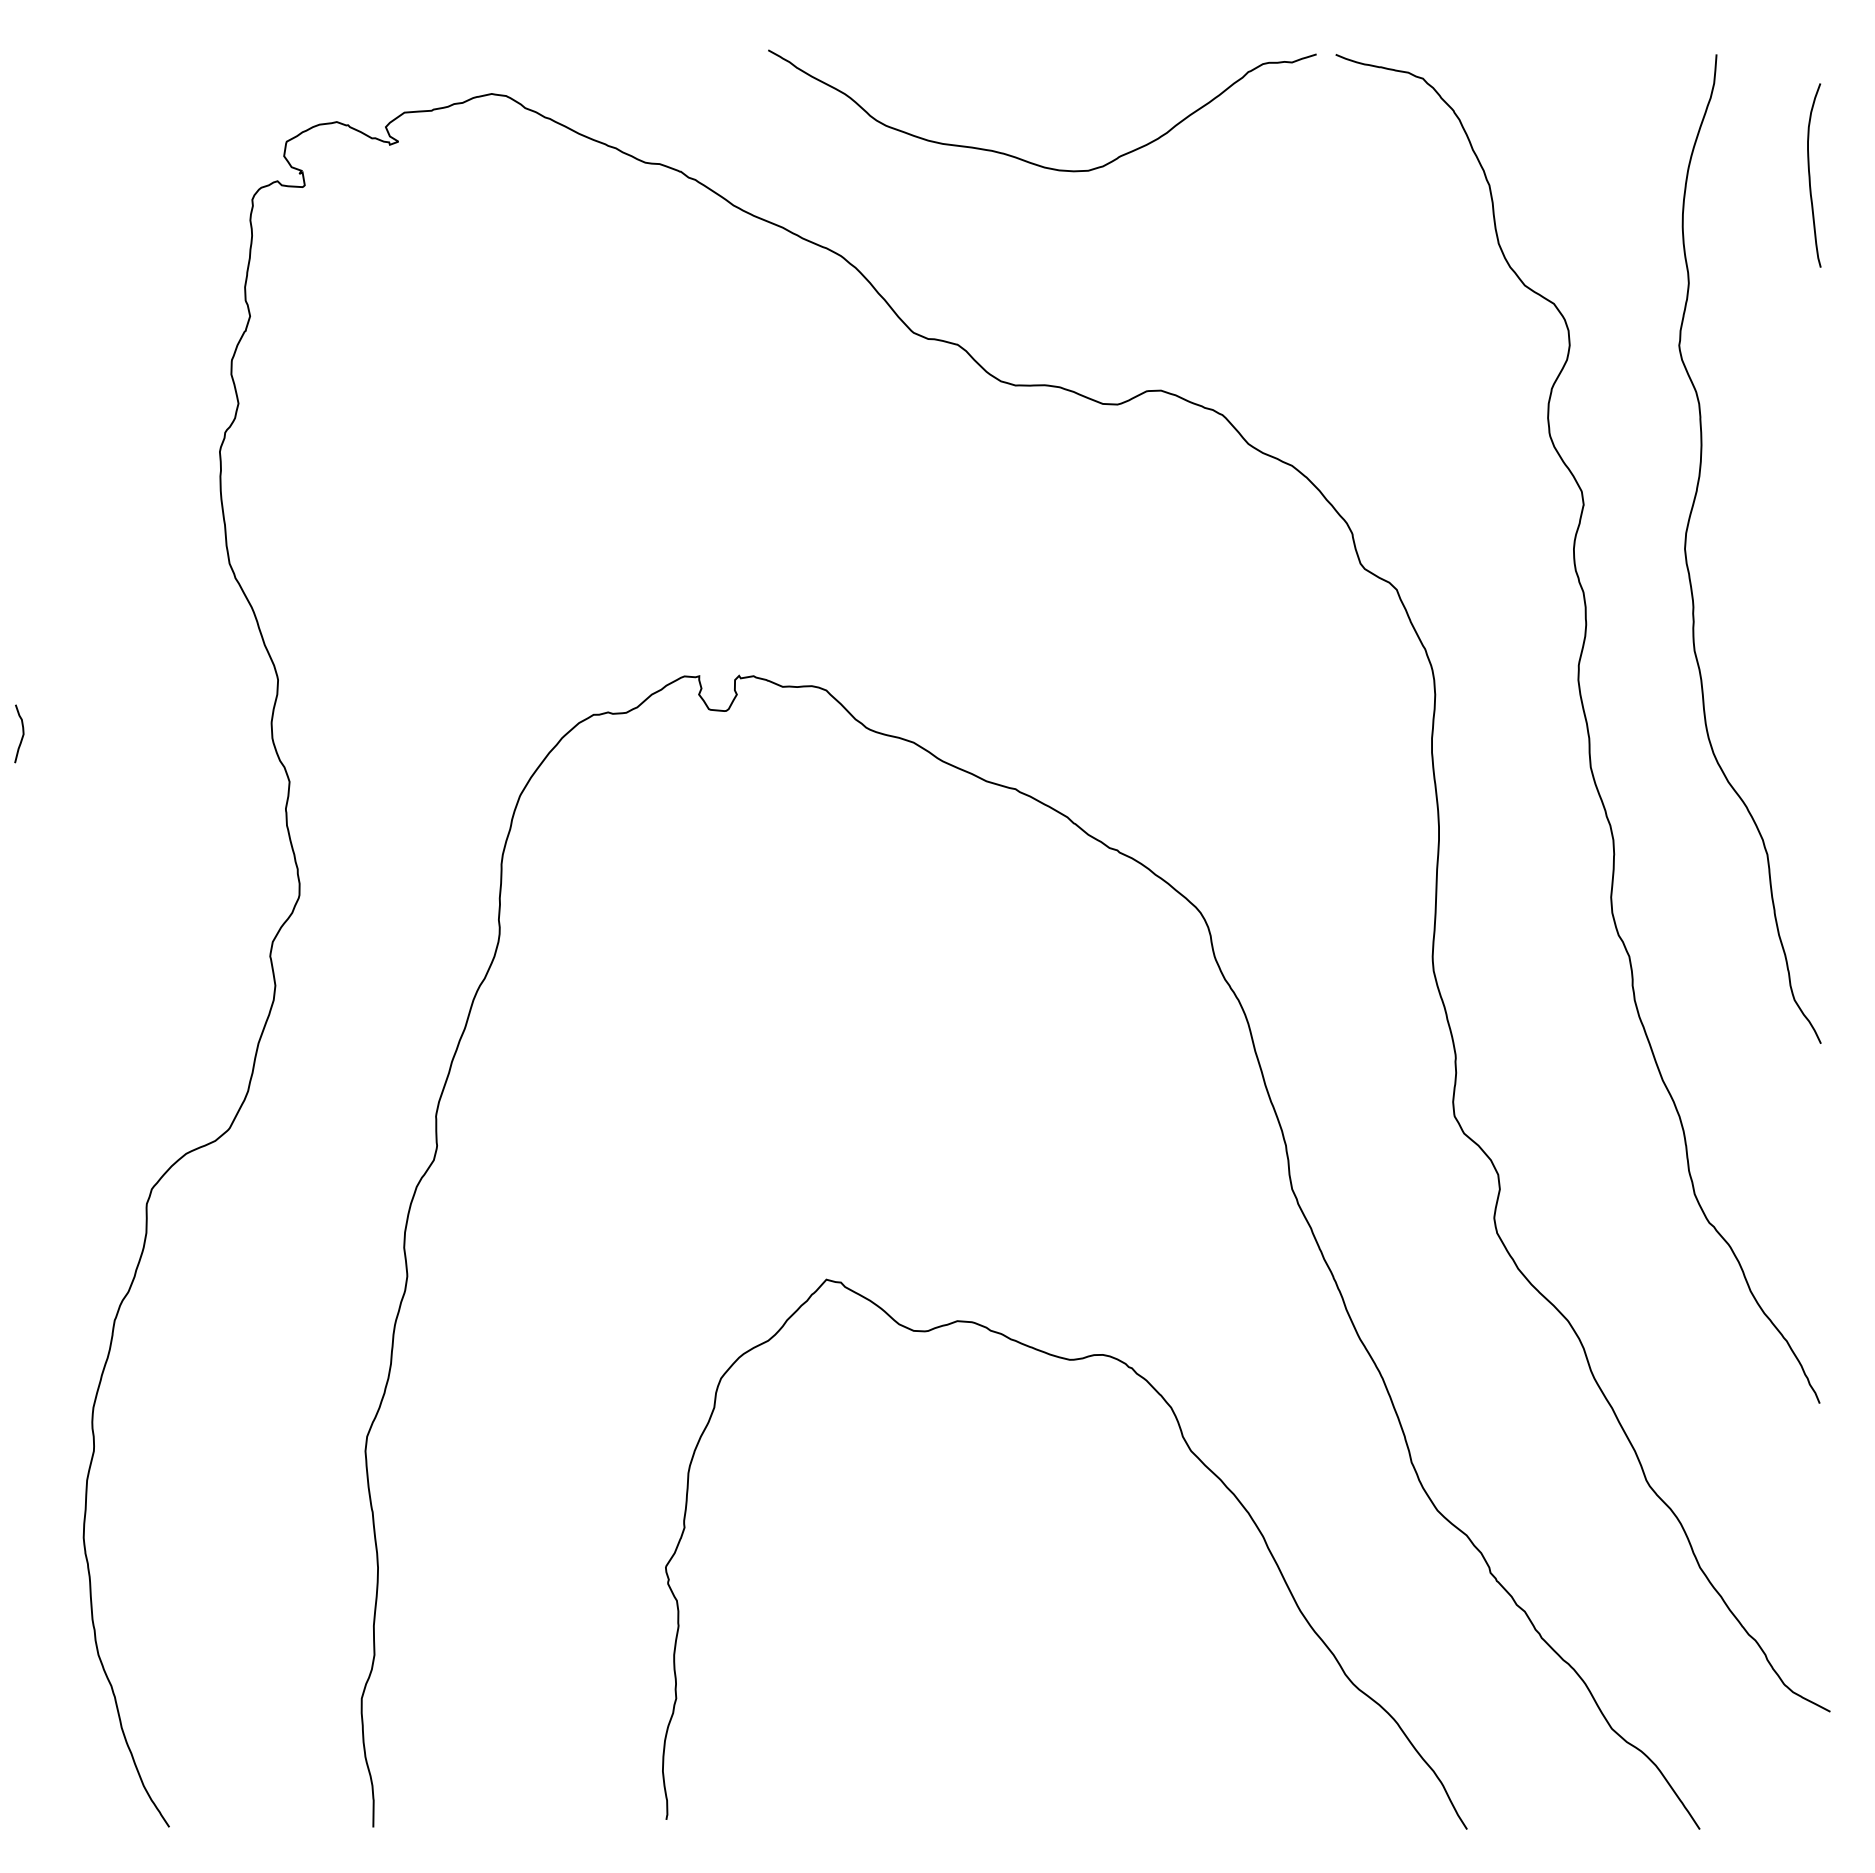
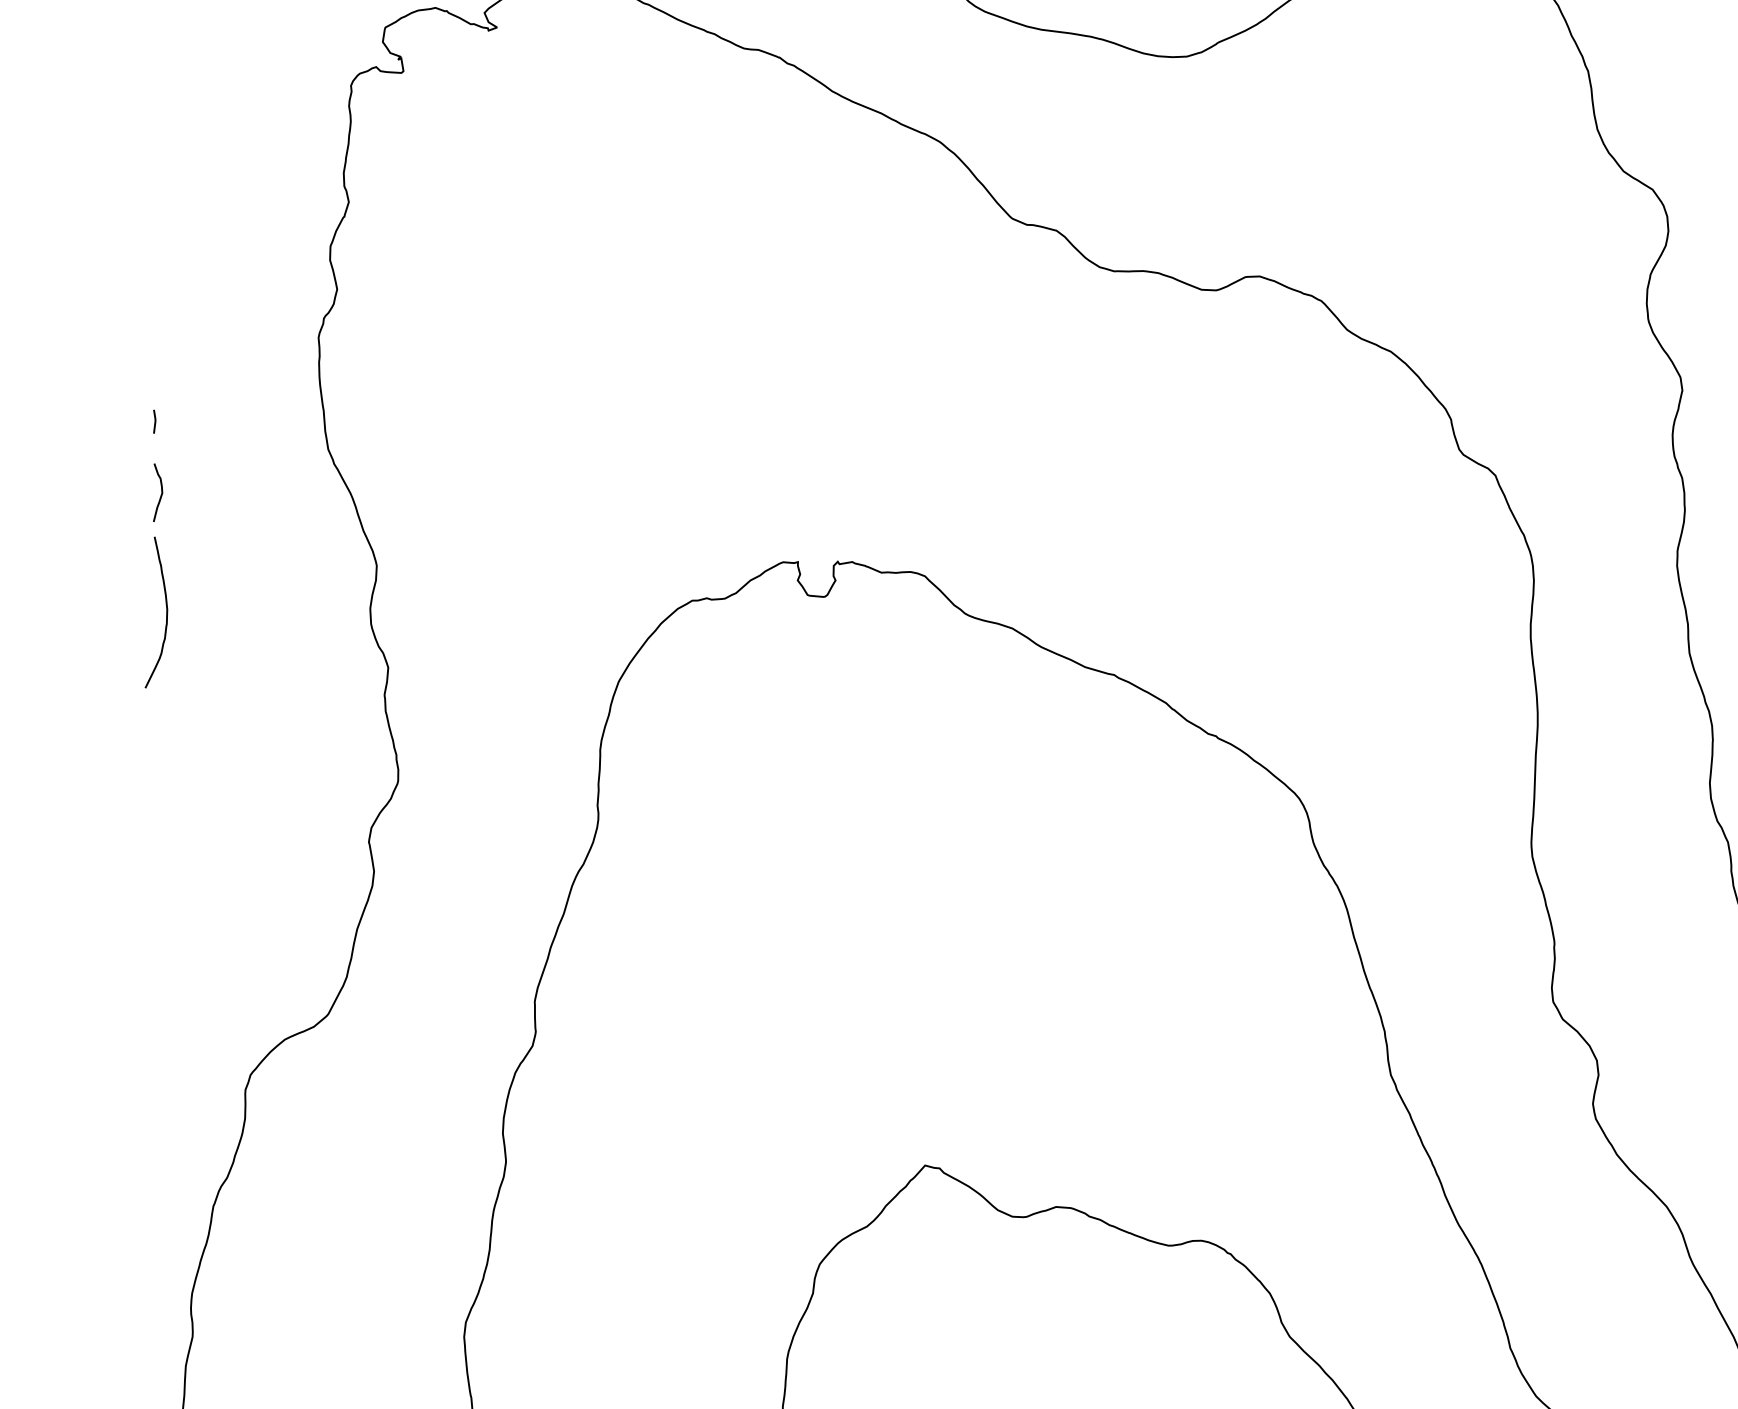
line: (55, 535) -> (154, 421), added
curve: (67, 726) -> (166, 612), added
curve: (22, 733) -> (161, 492), moved

